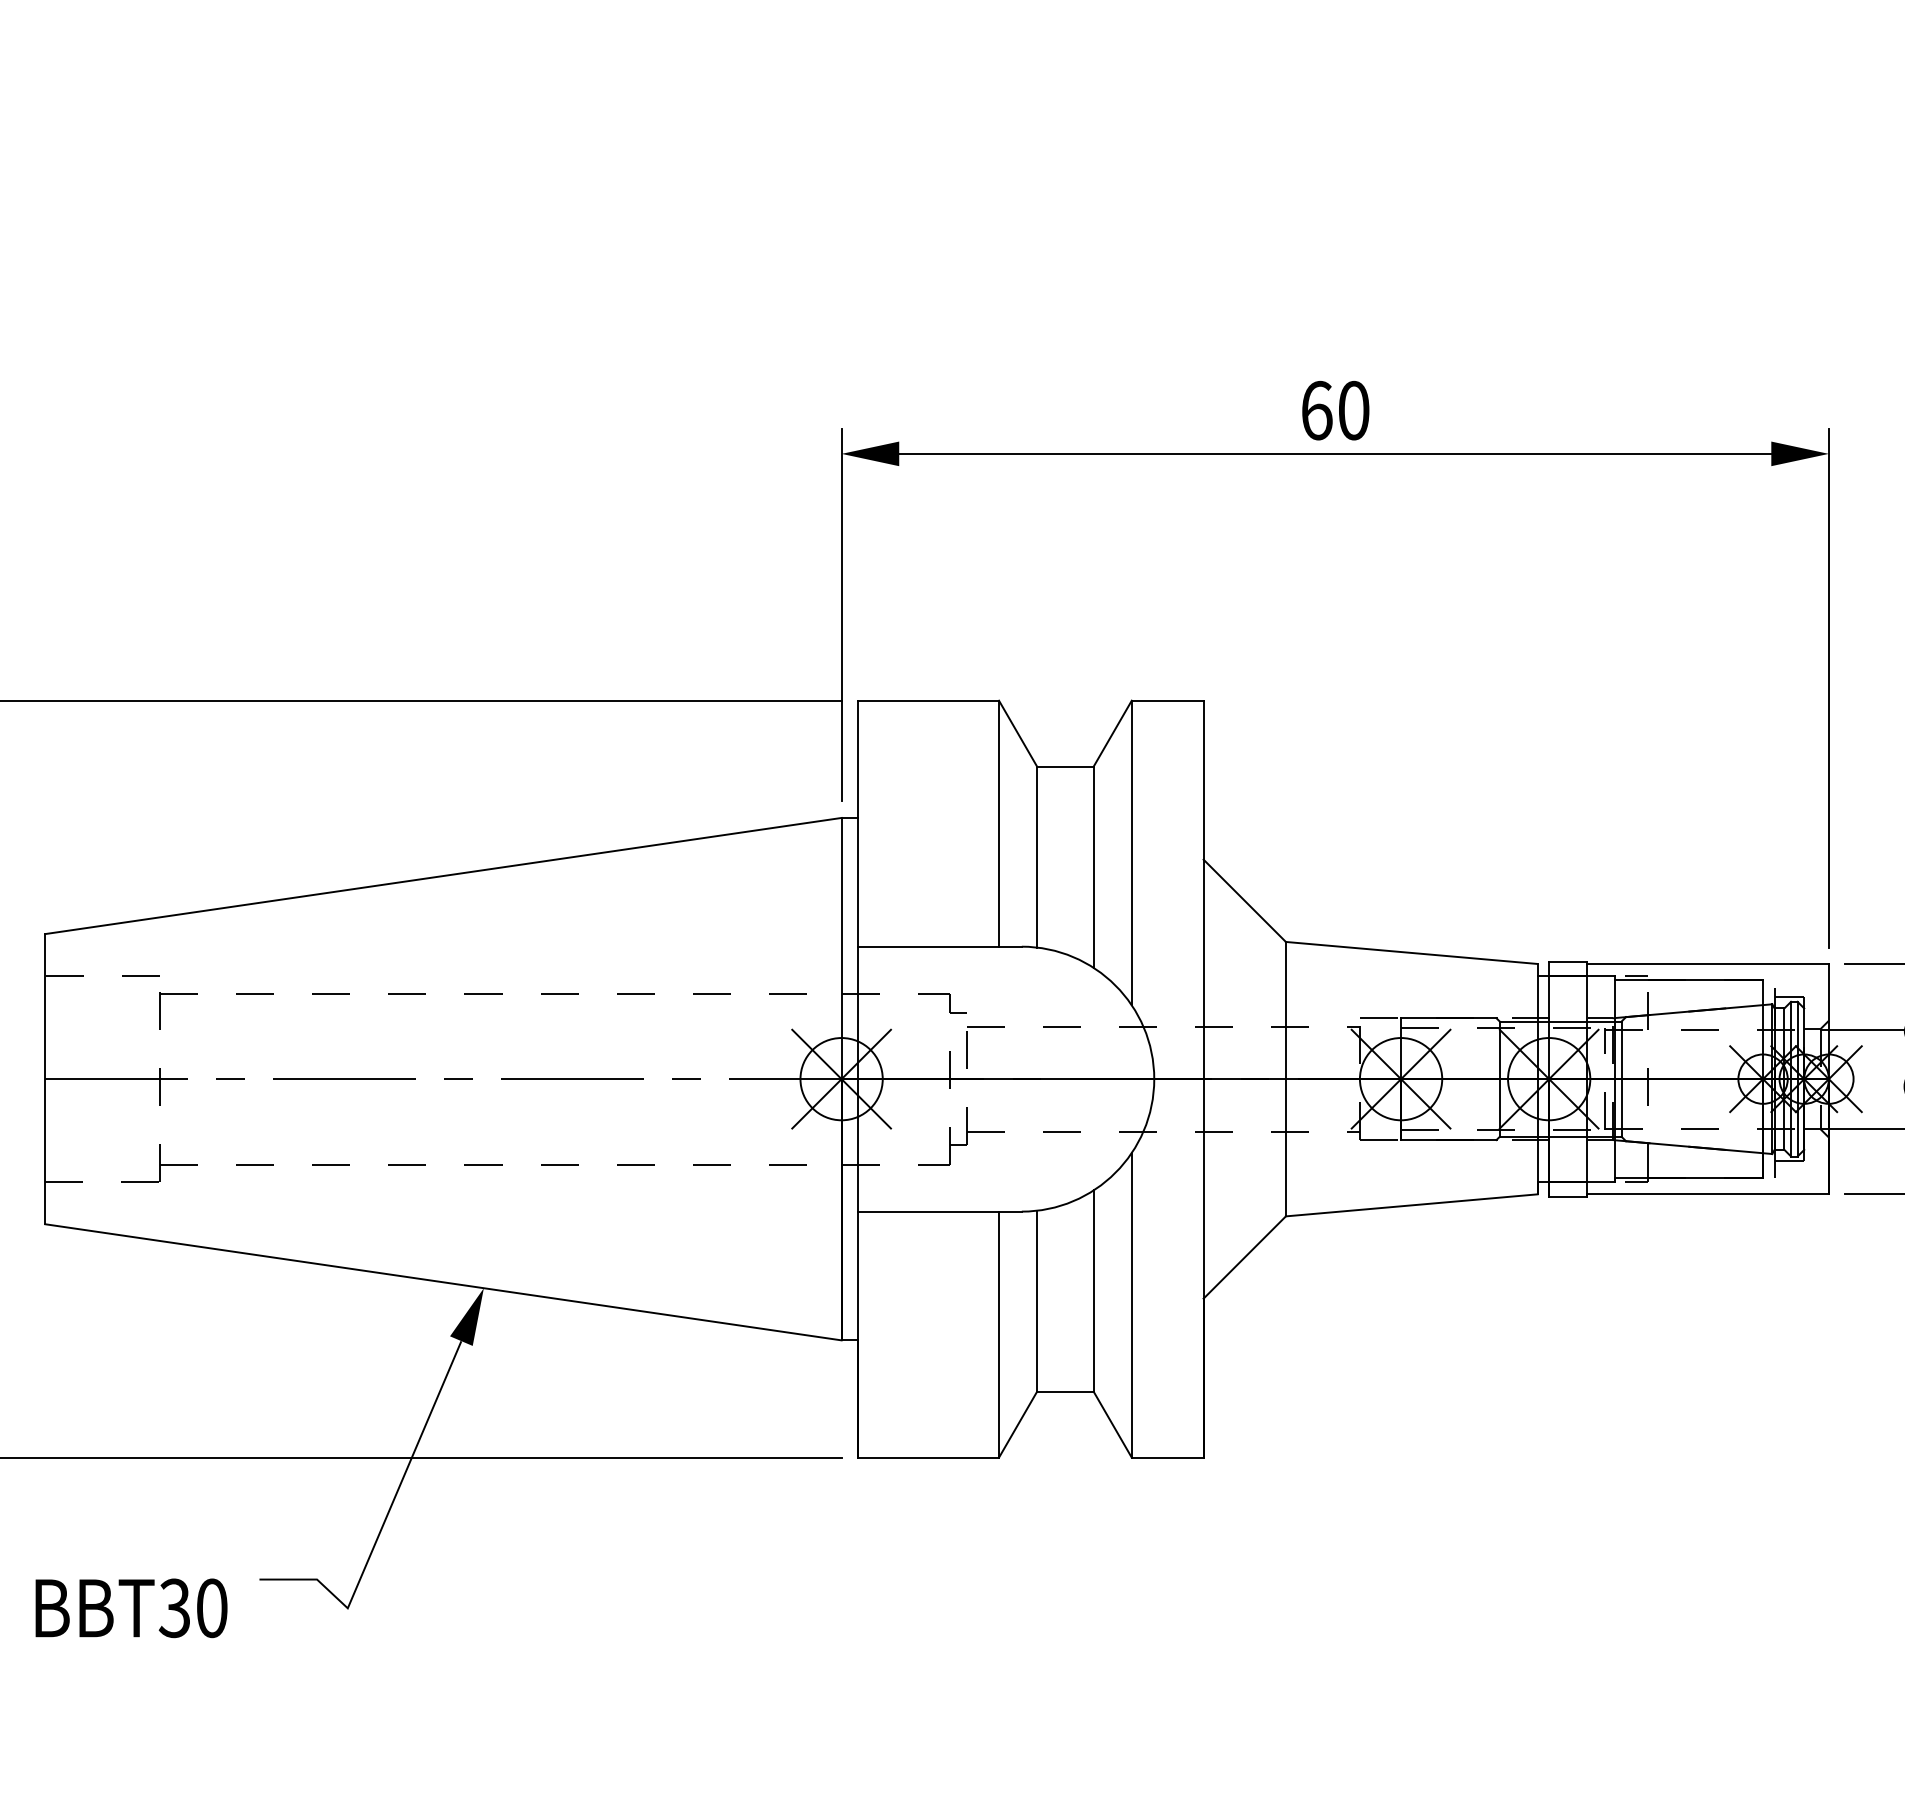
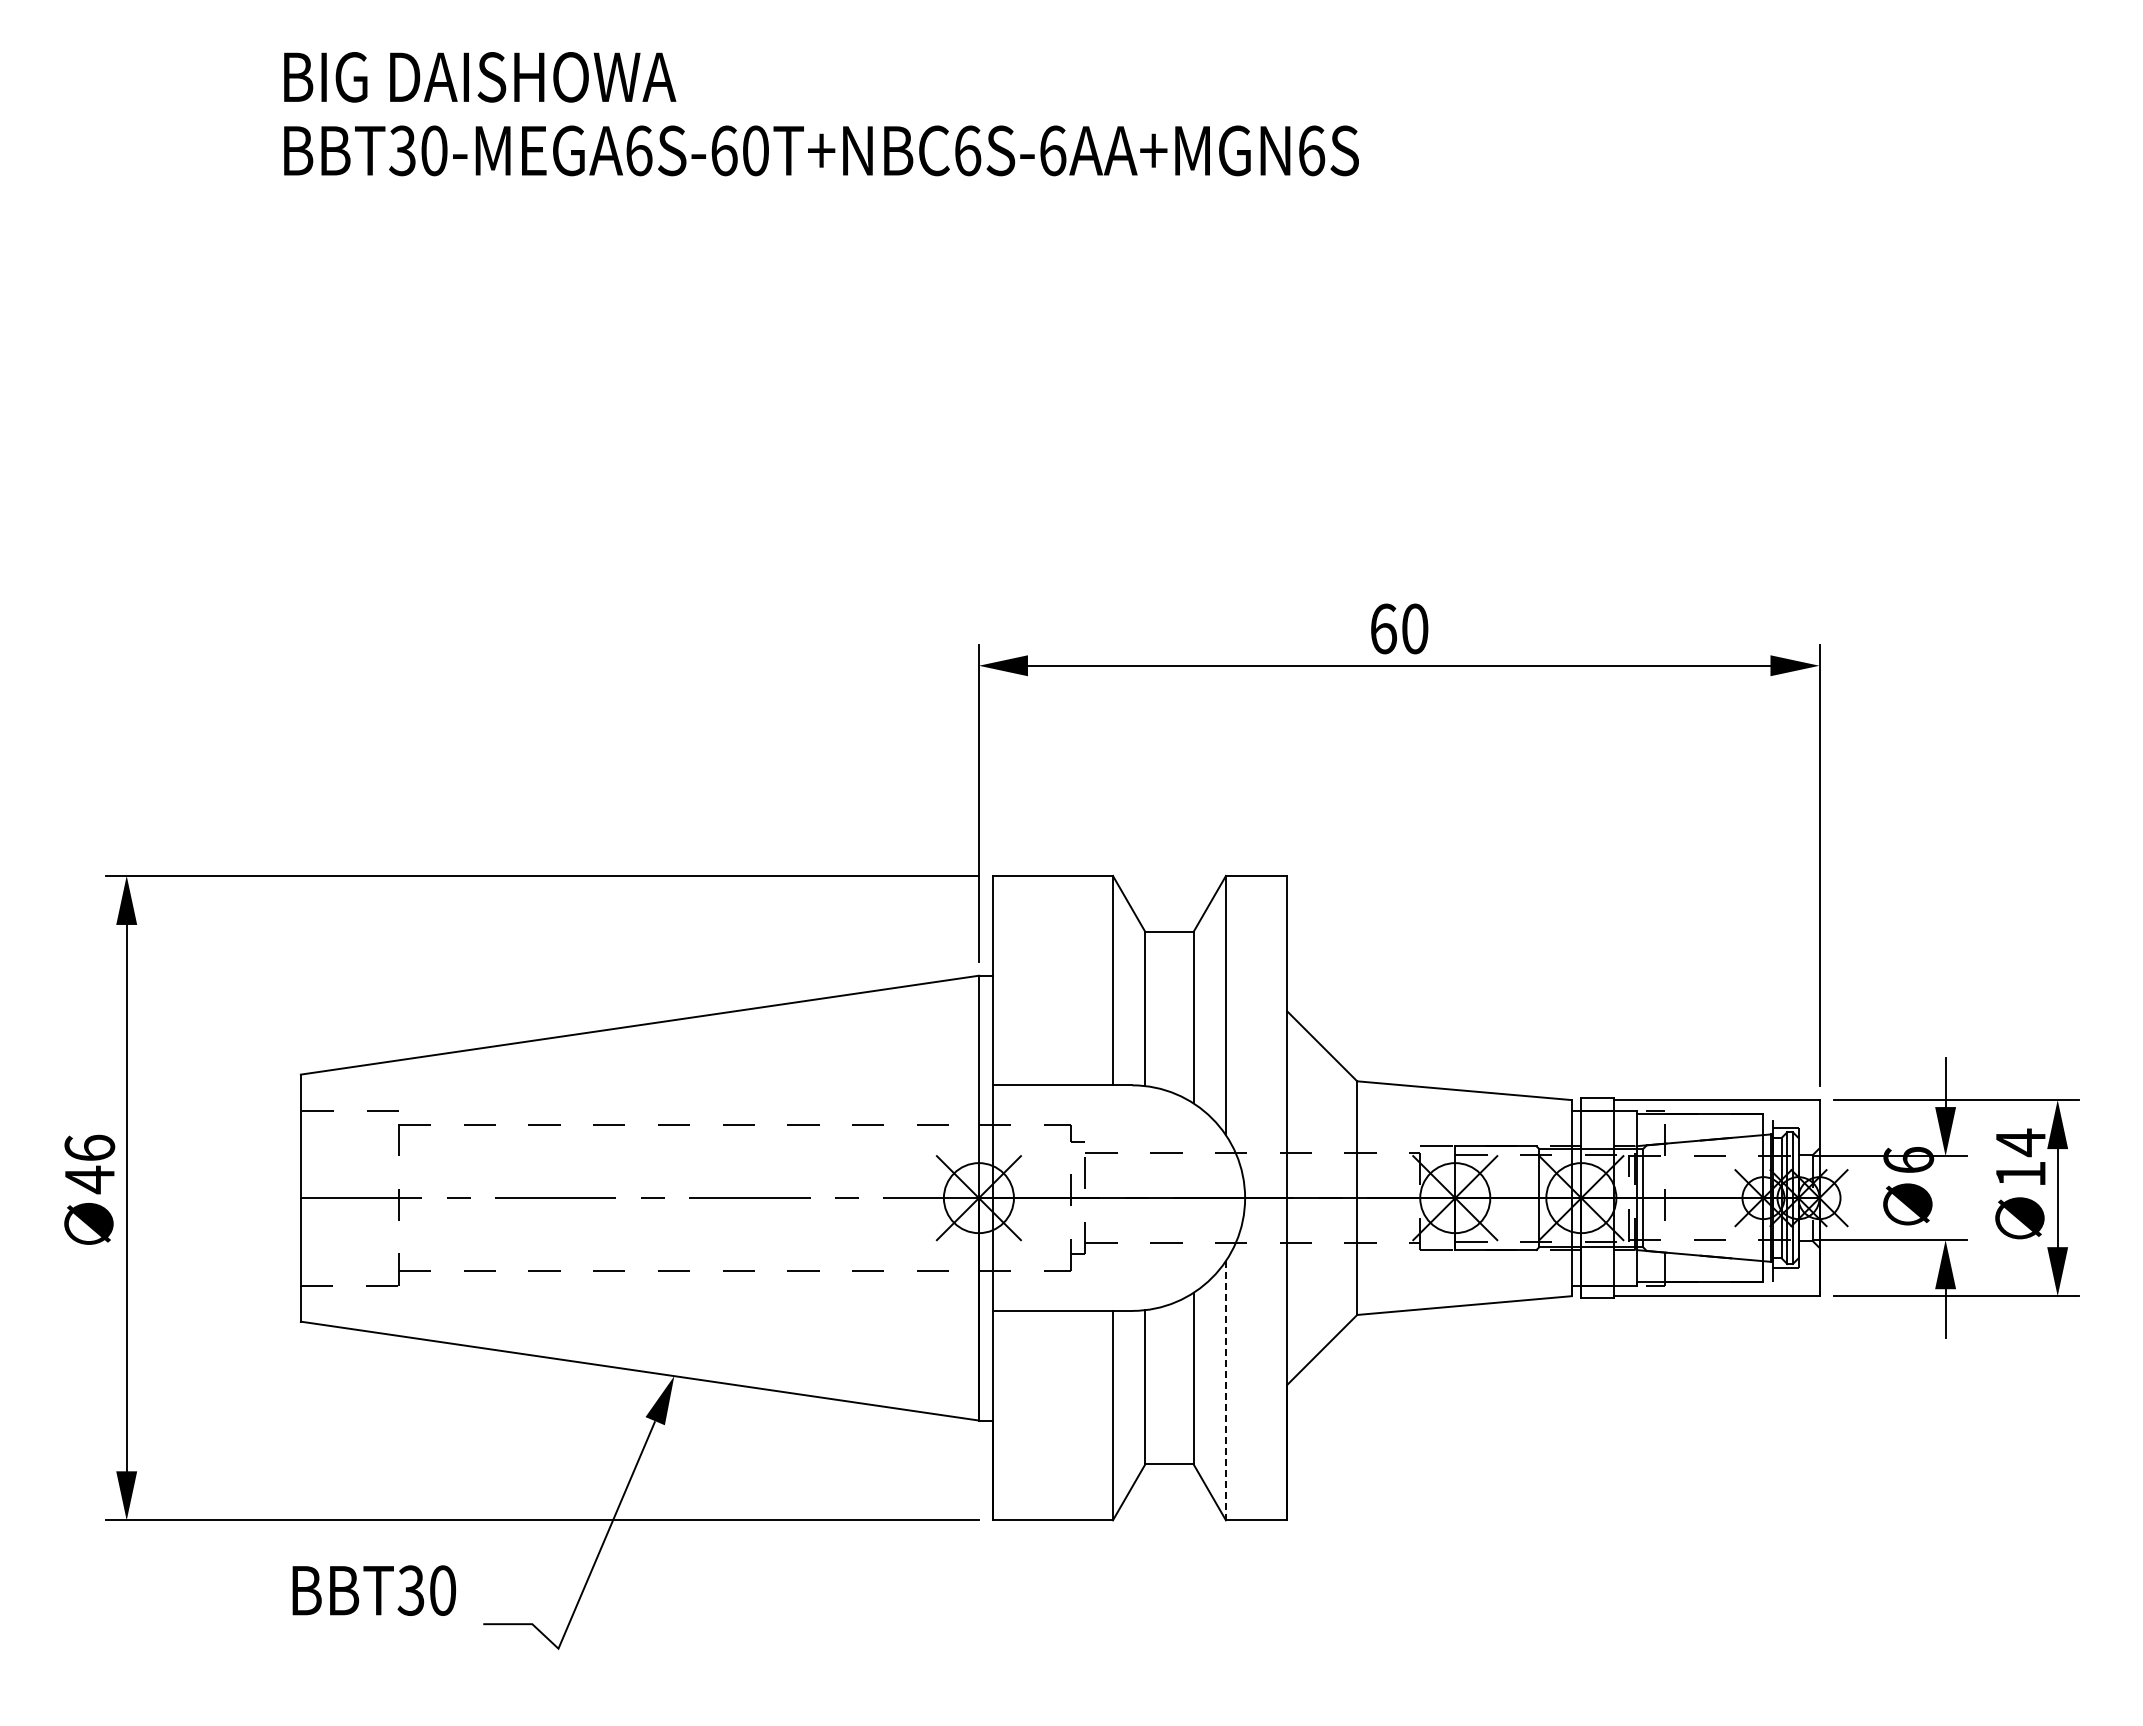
line: (1131, 1305) -> (1225, 1390), solid -> dashed
text: (130, 1608) -> (373, 1590), moved

